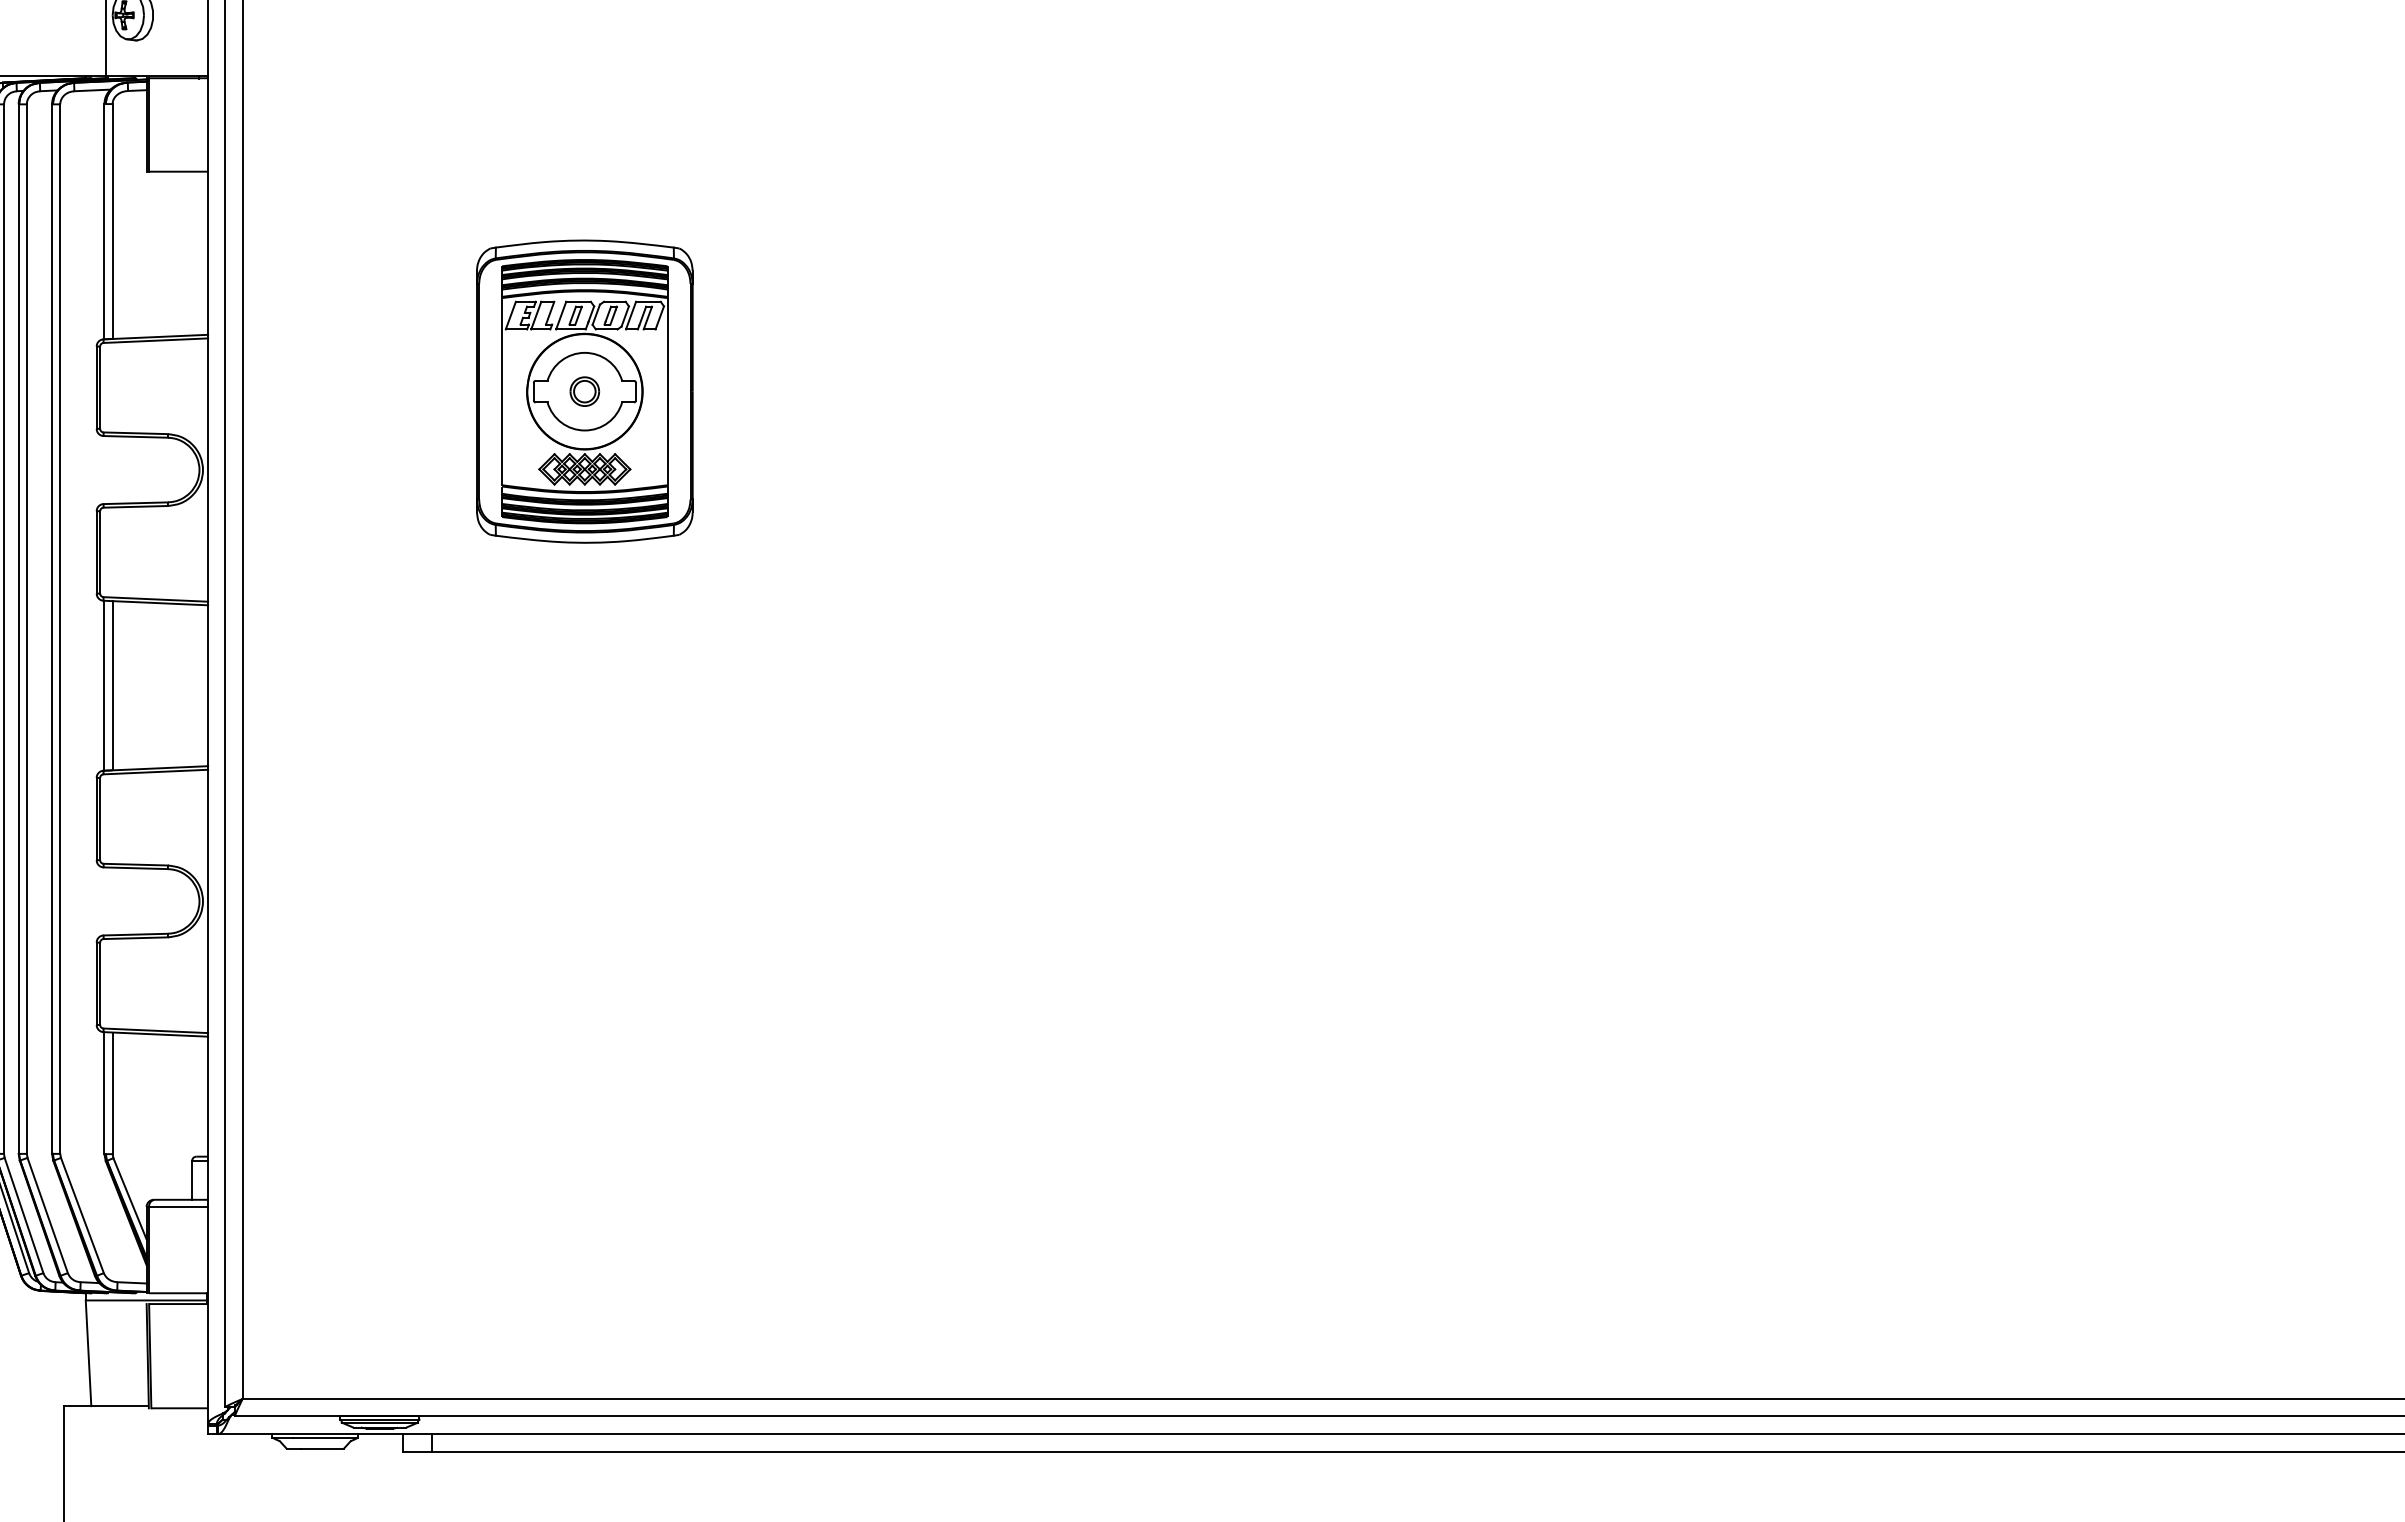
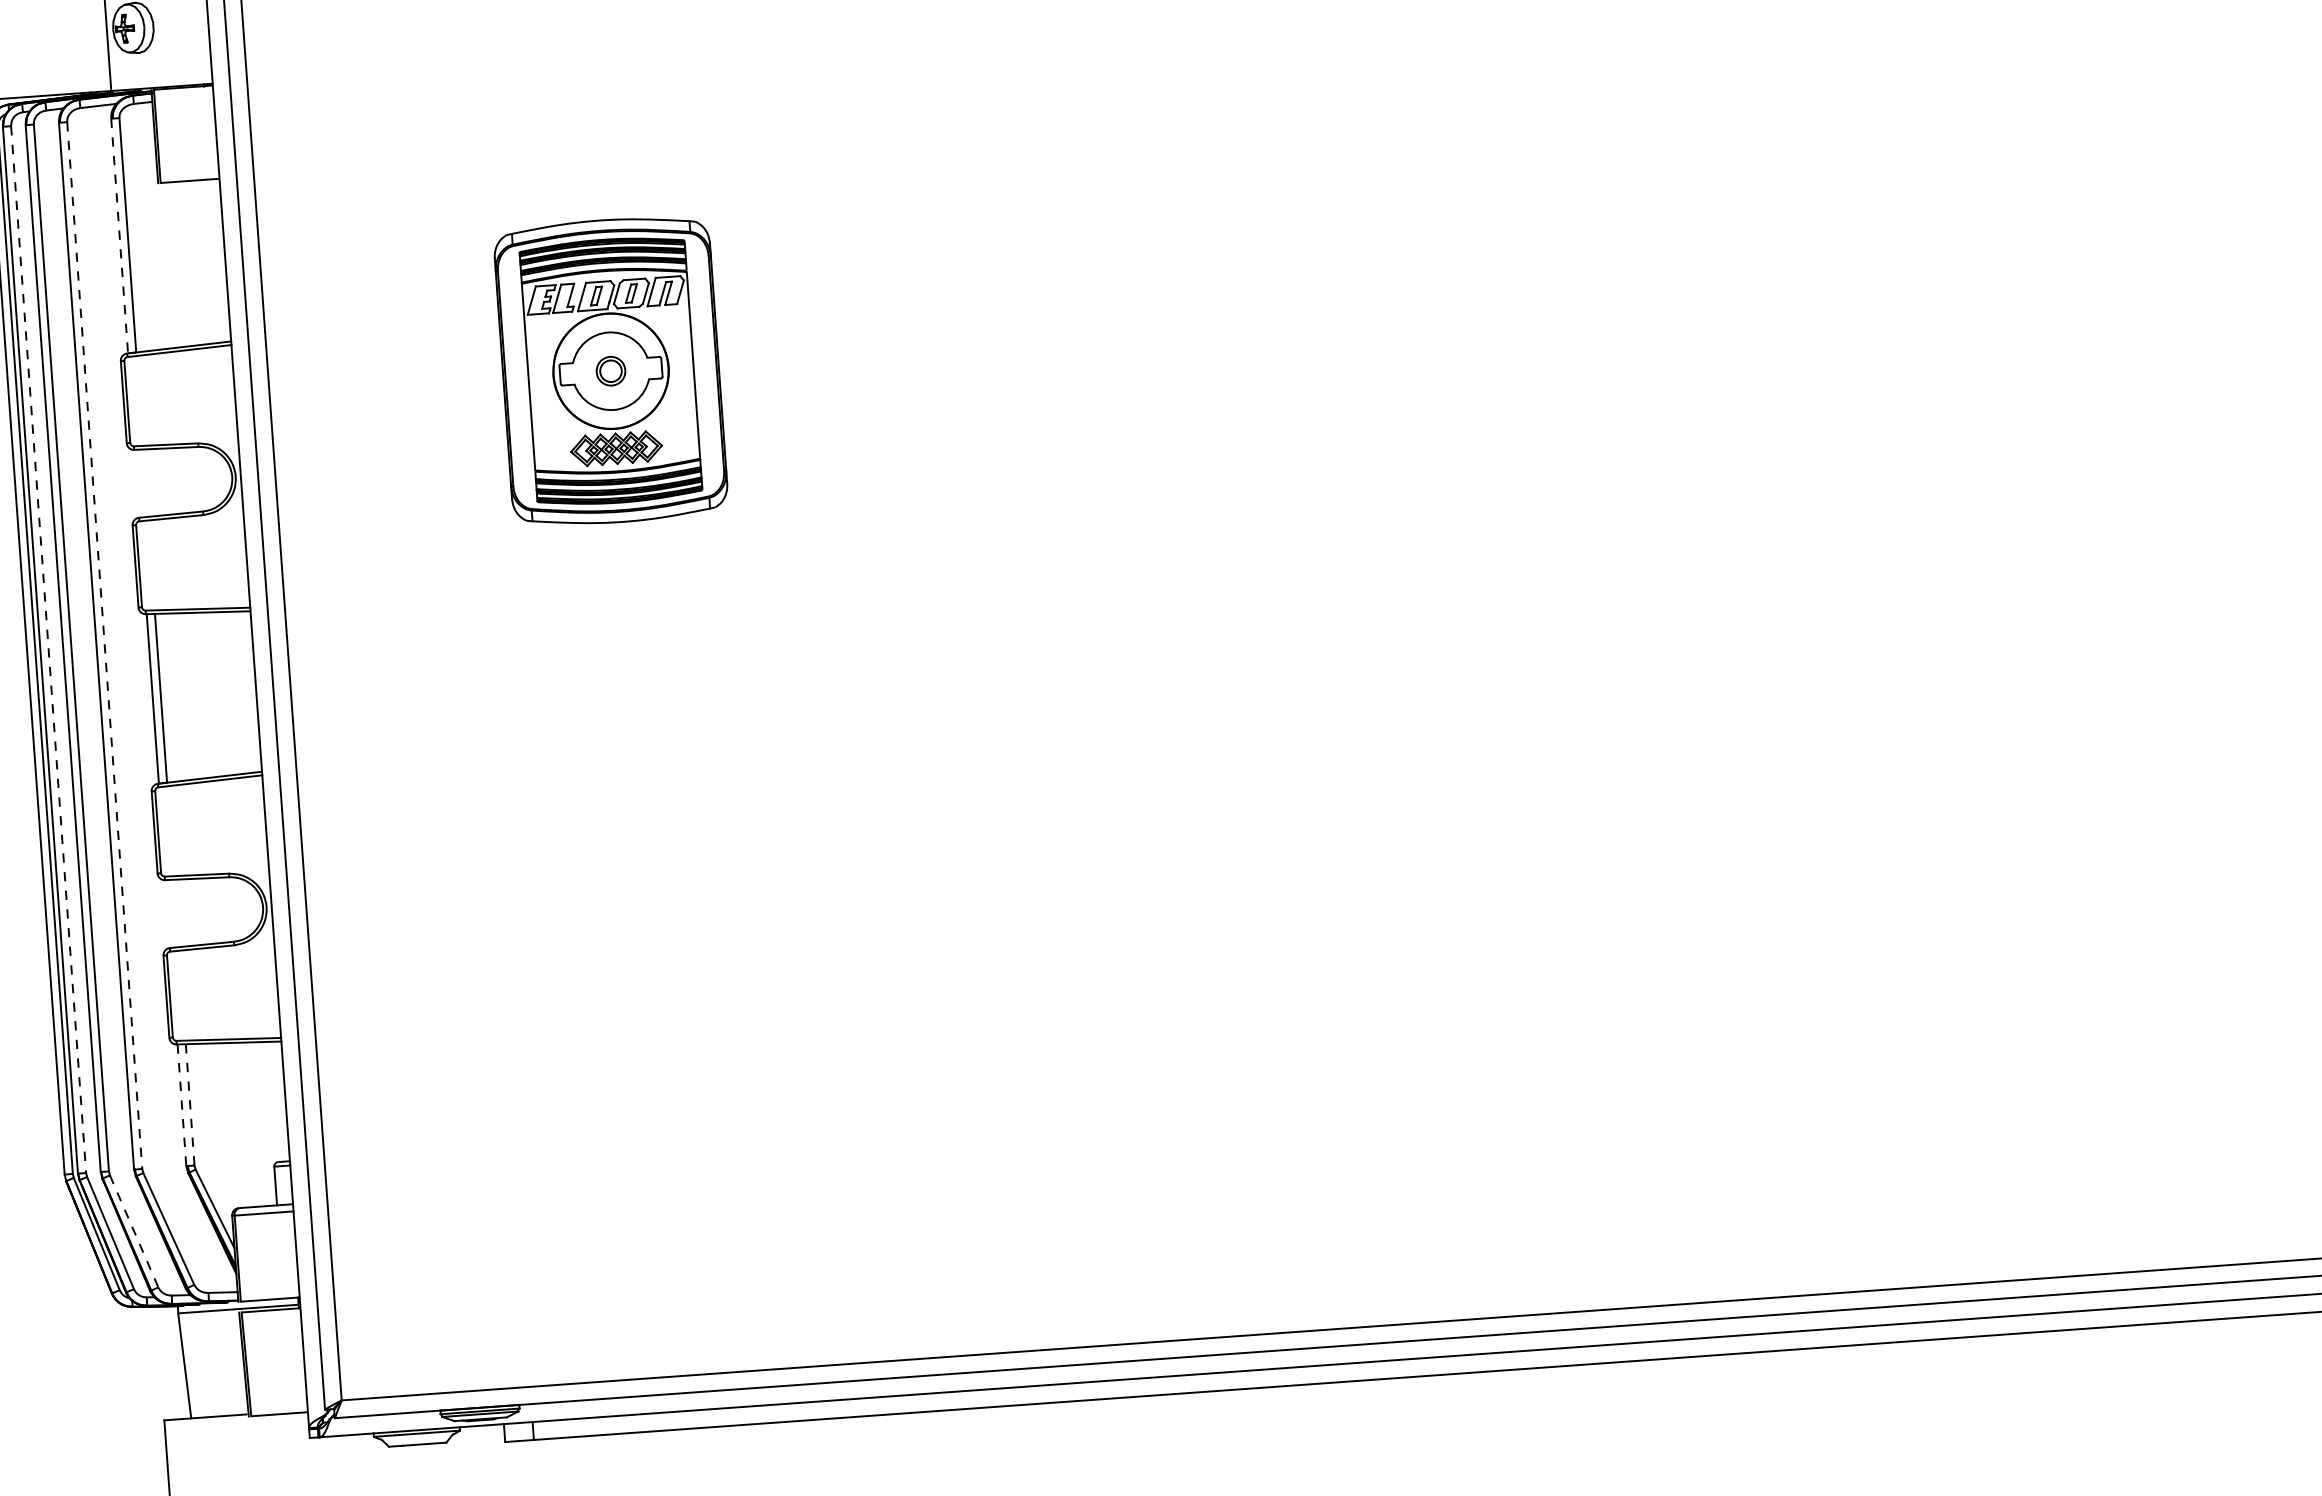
line: (104, 221) -> (119, 235), solid -> dashed
line: (4, 629) -> (49, 649), solid -> dashed
line: (60, 629) -> (105, 645), solid -> dashed
line: (104, 1093) -> (182, 1105), solid -> dashed
line: (112, 1093) -> (190, 1105), solid -> dashed
line: (47, 1216) -> (134, 1232), solid -> dashed

